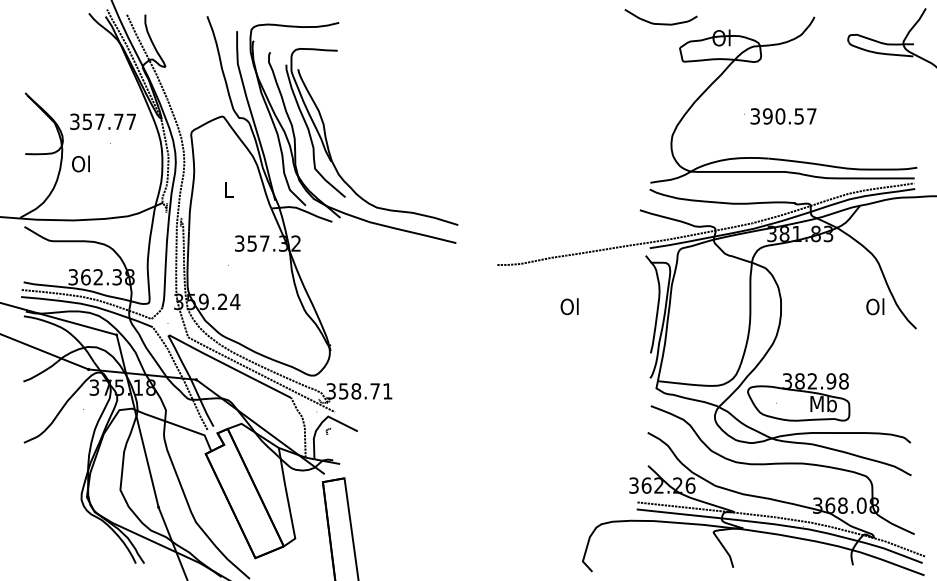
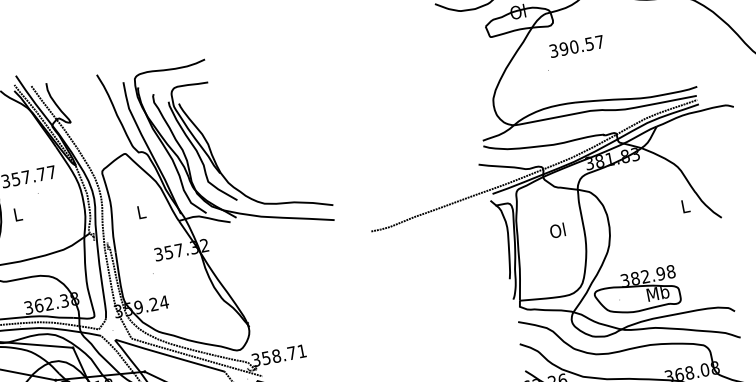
text: (783, 116) -> (576, 46), moved
text: (80, 163) -> (16, 214), Ol -> L
text: (569, 306) -> (557, 230), moved
text: (875, 306) -> (685, 206), Ol -> L

